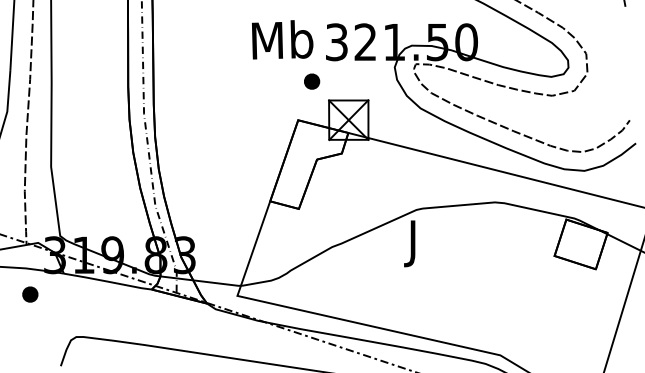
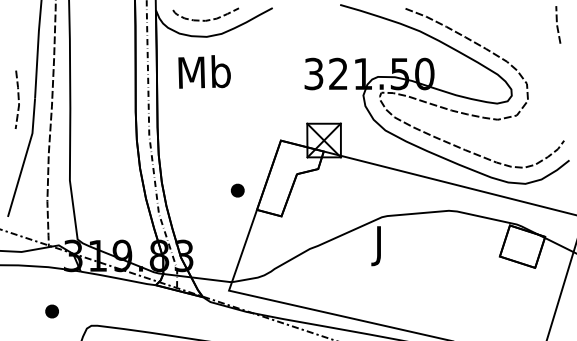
text: (282, 39) -> (204, 71), moved
part: (311, 81) -> (237, 190), moved
part: (29, 294) -> (51, 311), moved

